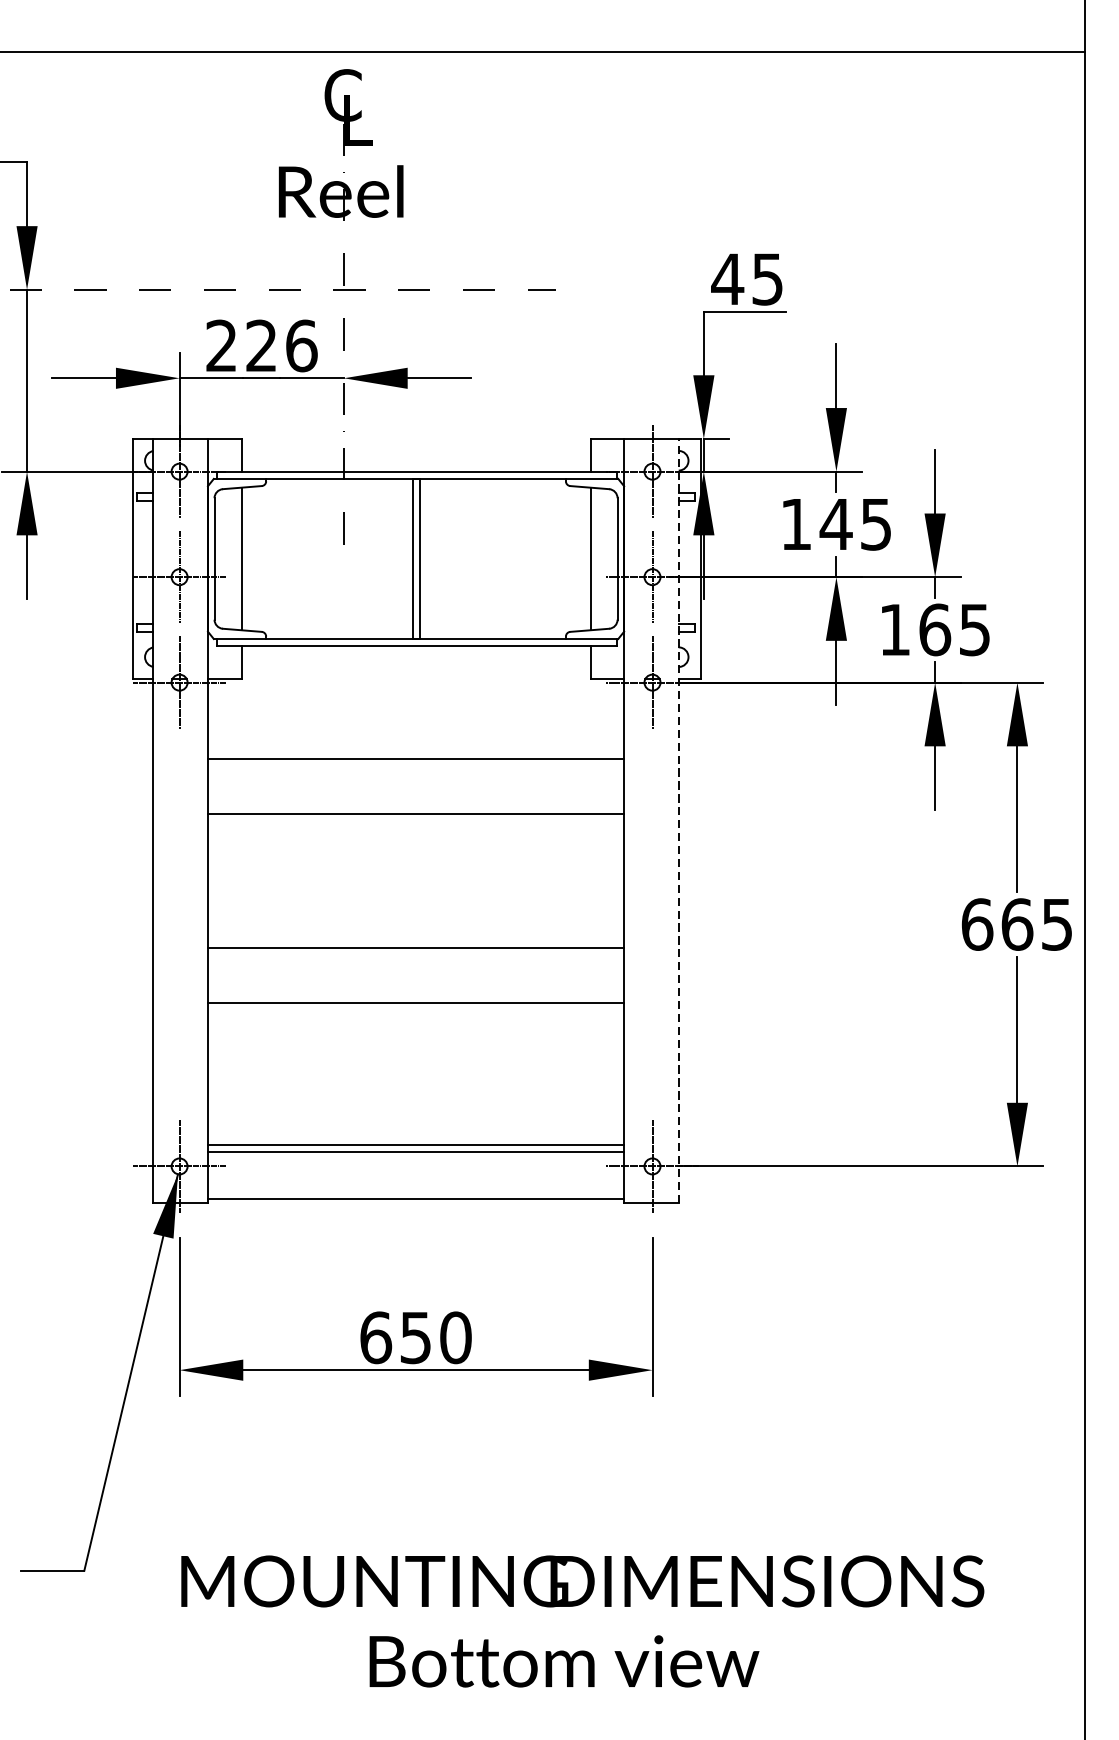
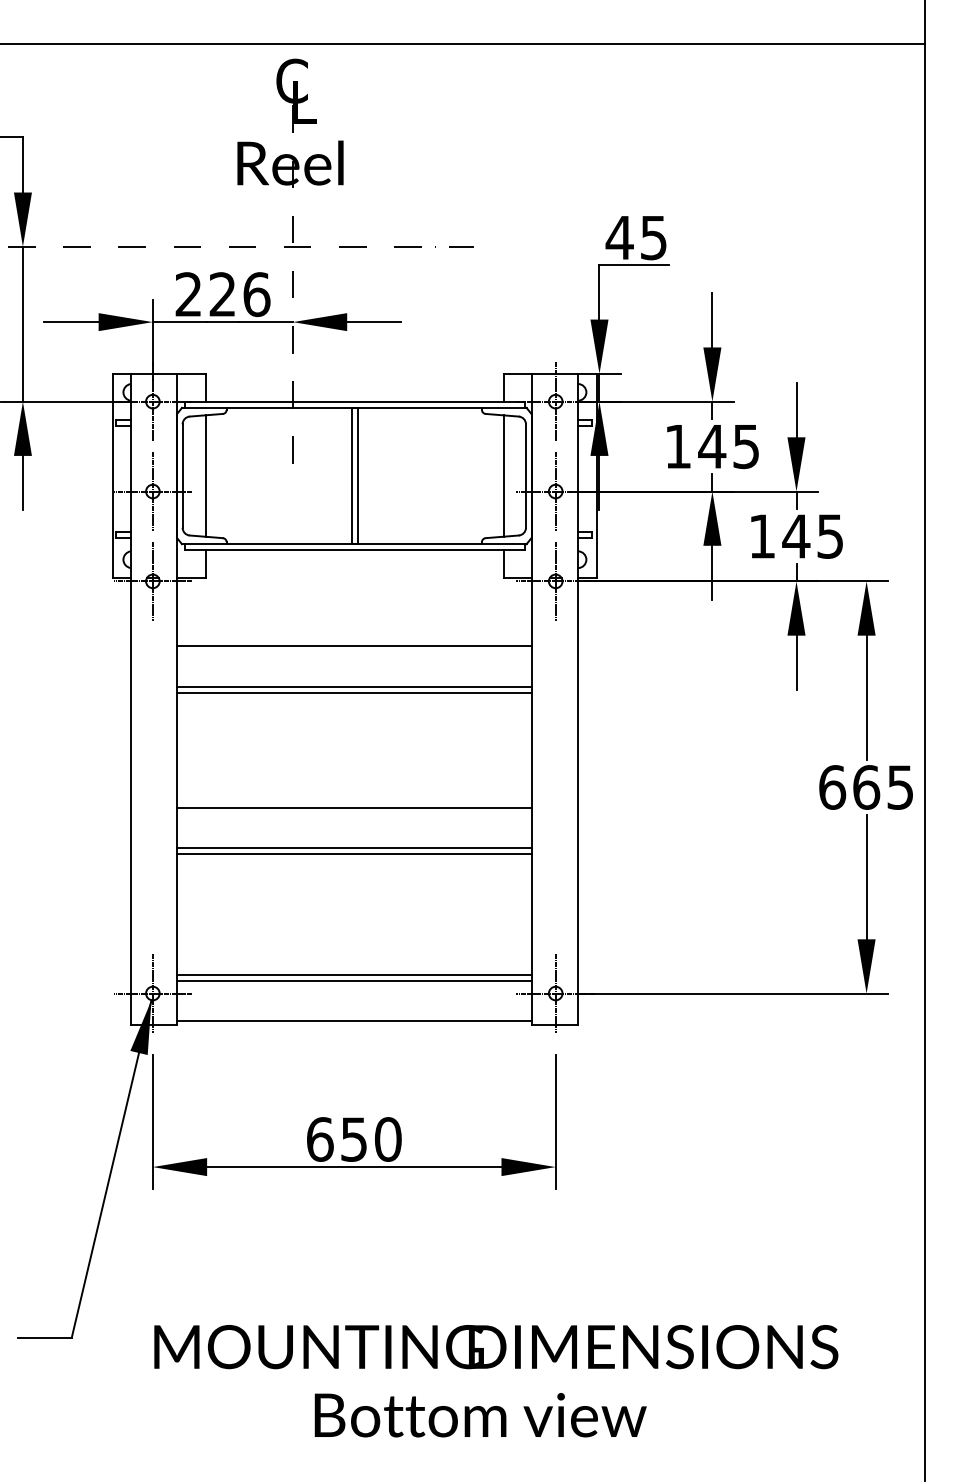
text: (935, 629) -> (796, 536), 165 -> 145
line: (416, 806) -> (354, 686), added
line: (679, 820) -> (578, 698), dashed -> solid
line: (416, 995) -> (354, 847), added

